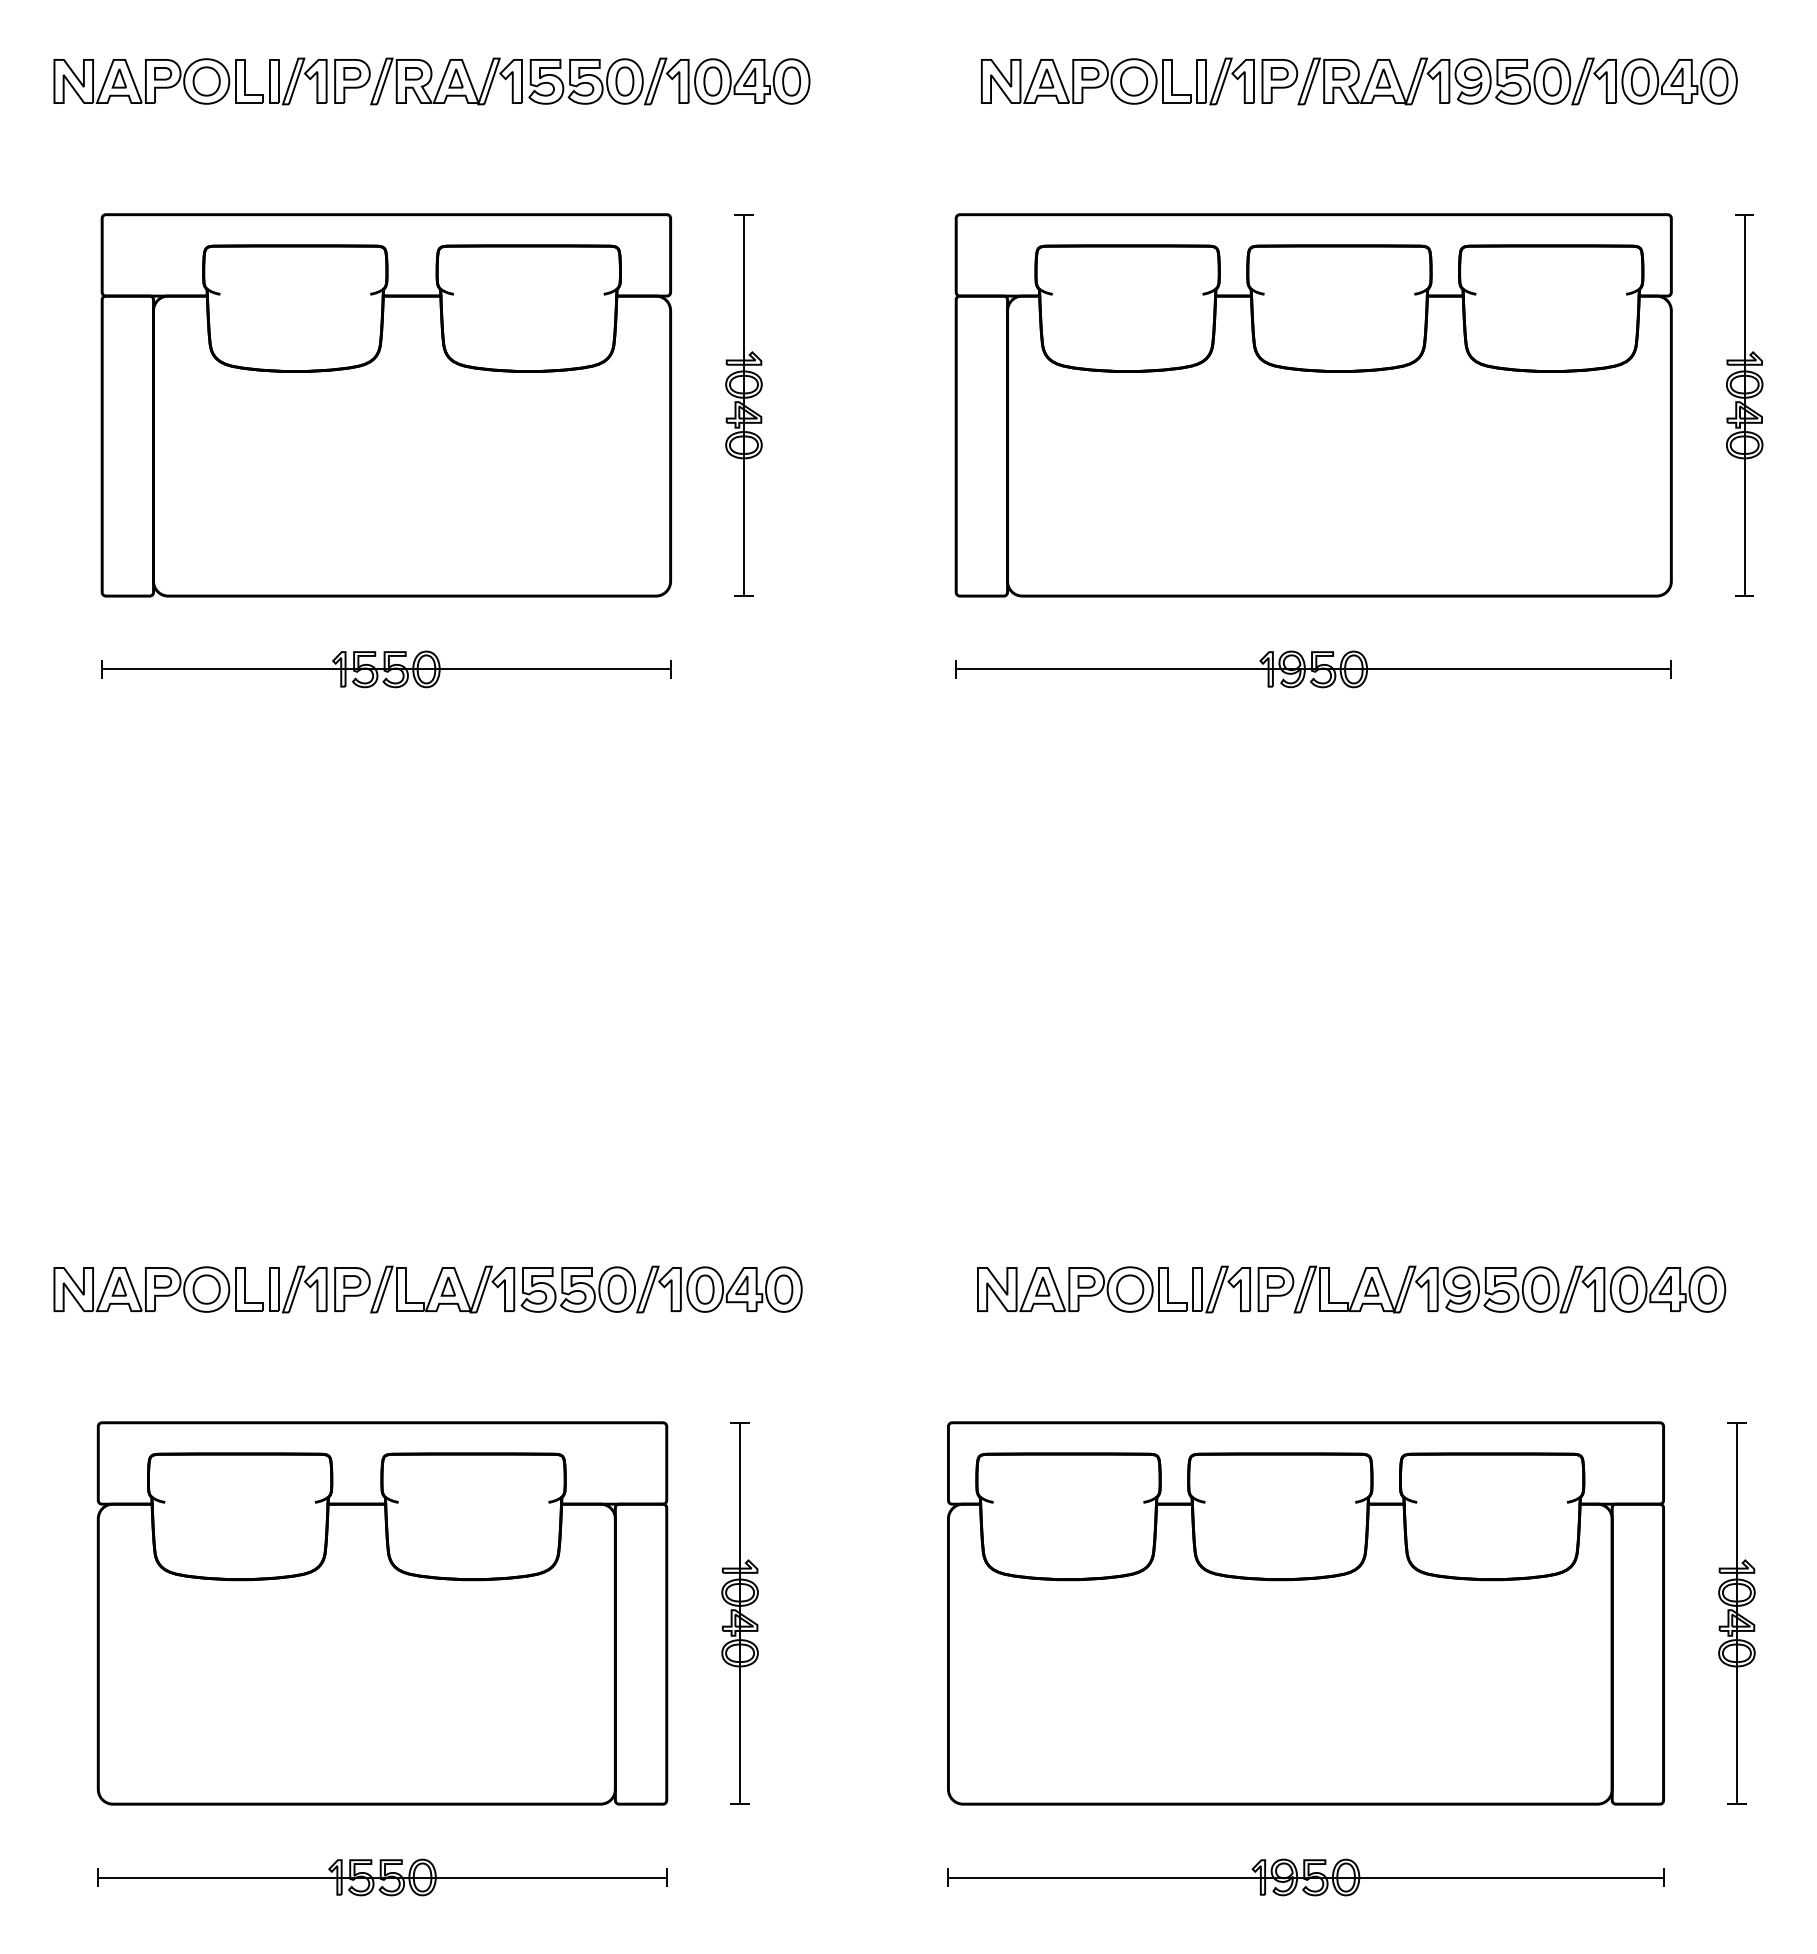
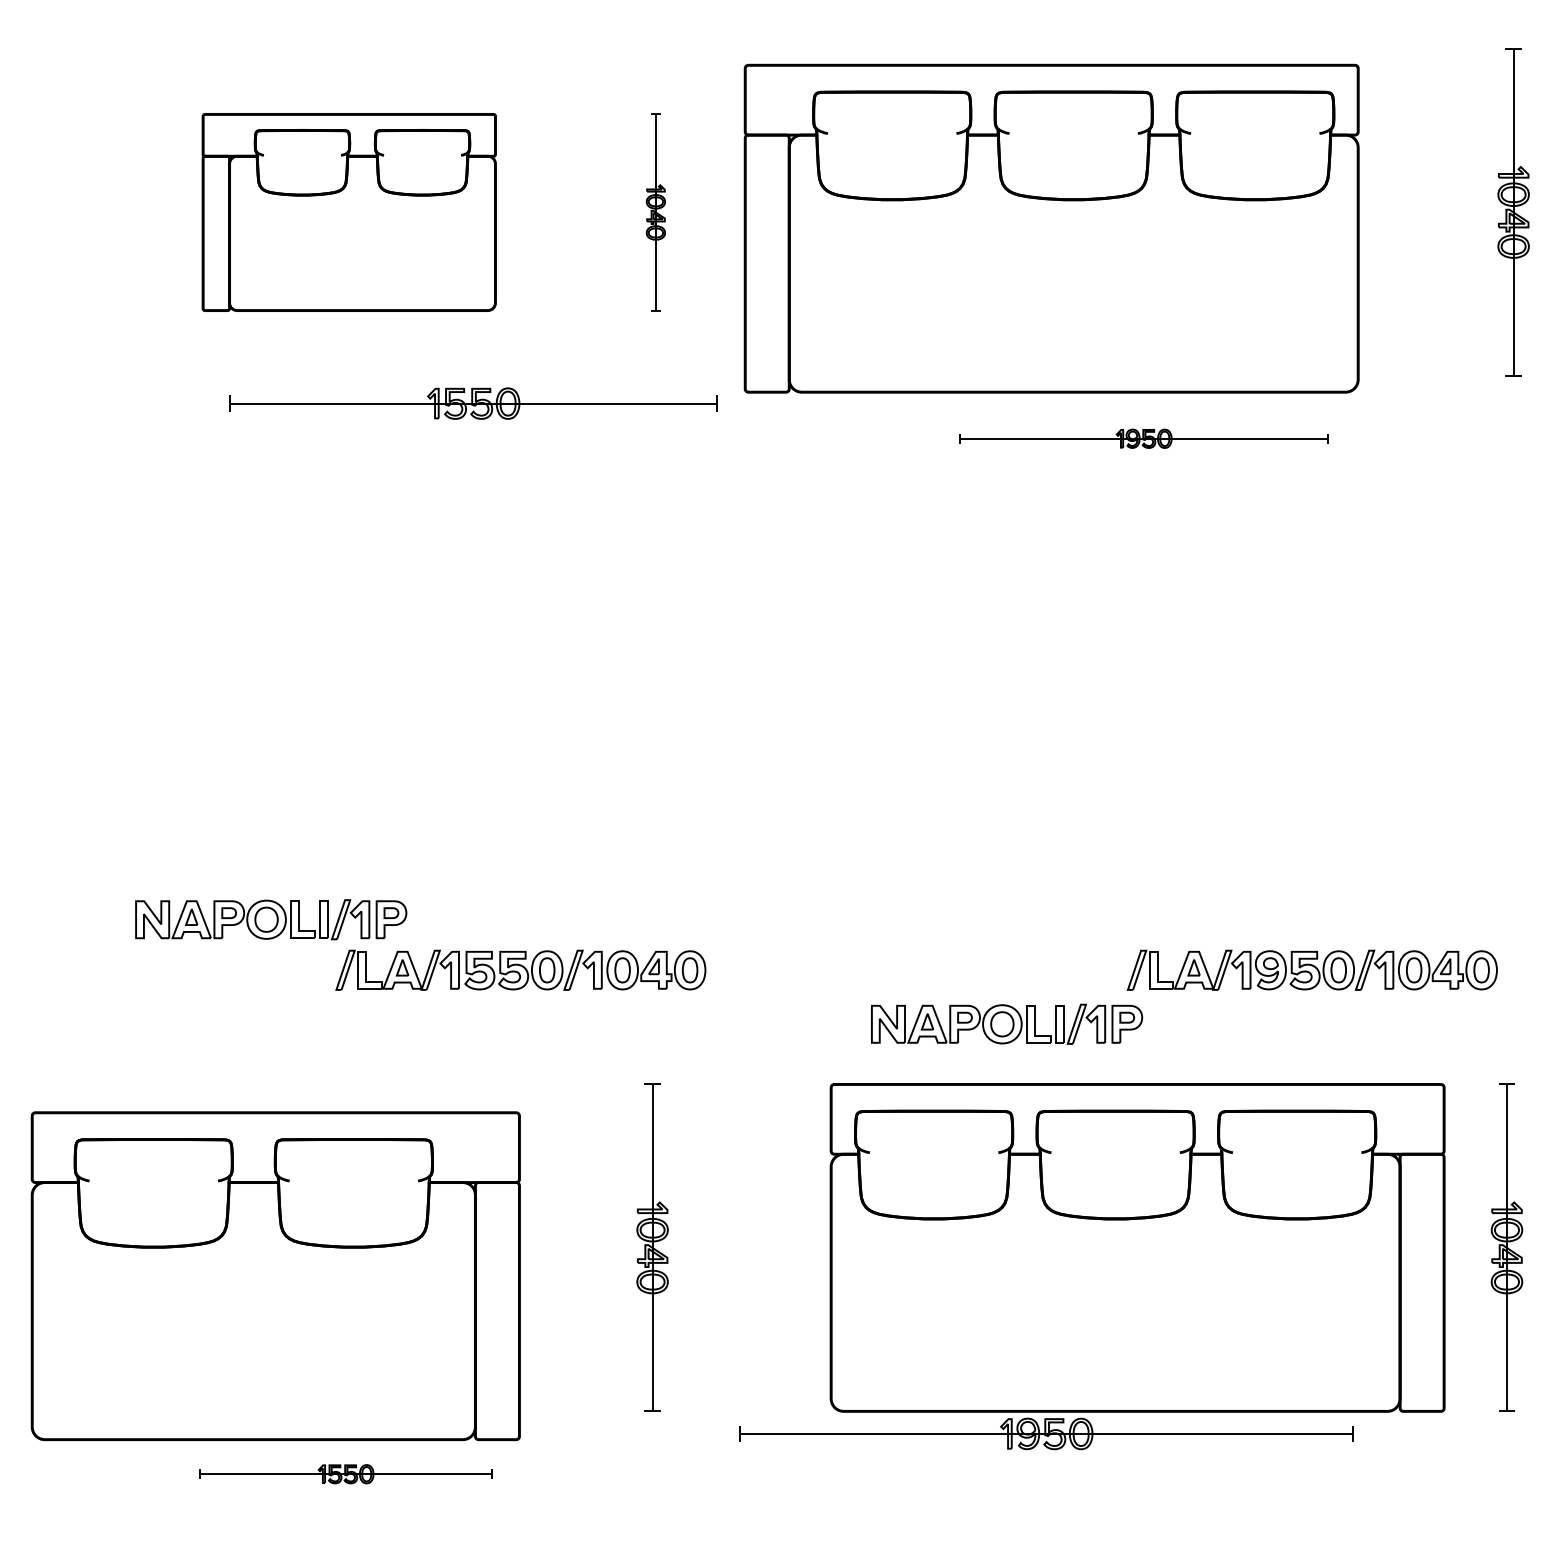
part: (385, 405) -> (348, 212), size x0.6
part: (743, 405) -> (655, 212), size x0.6
part: (1313, 405) -> (1051, 228), moved
part: (386, 669) -> (473, 403), moved
part: (1313, 669) -> (1144, 438), size x0.6
part: (211, 1289) -> (270, 919), moved
part: (1135, 1289) -> (1006, 1024), moved
part: (382, 1613) -> (275, 1276), moved
part: (382, 1877) -> (346, 1474), size x0.6
part: (1305, 1877) -> (1046, 1433), moved

